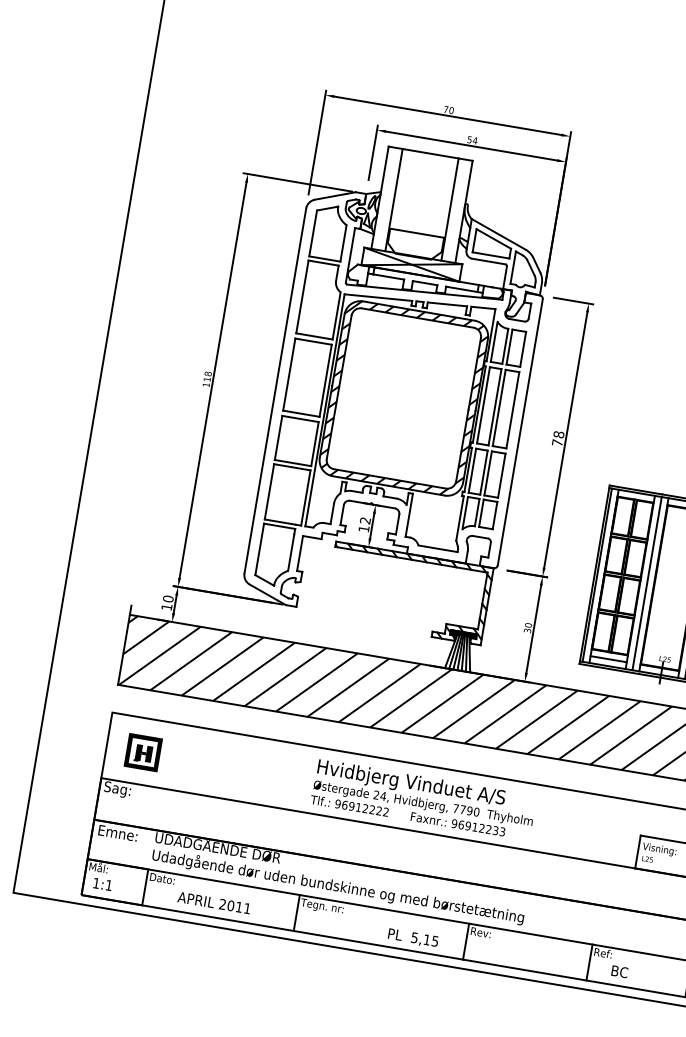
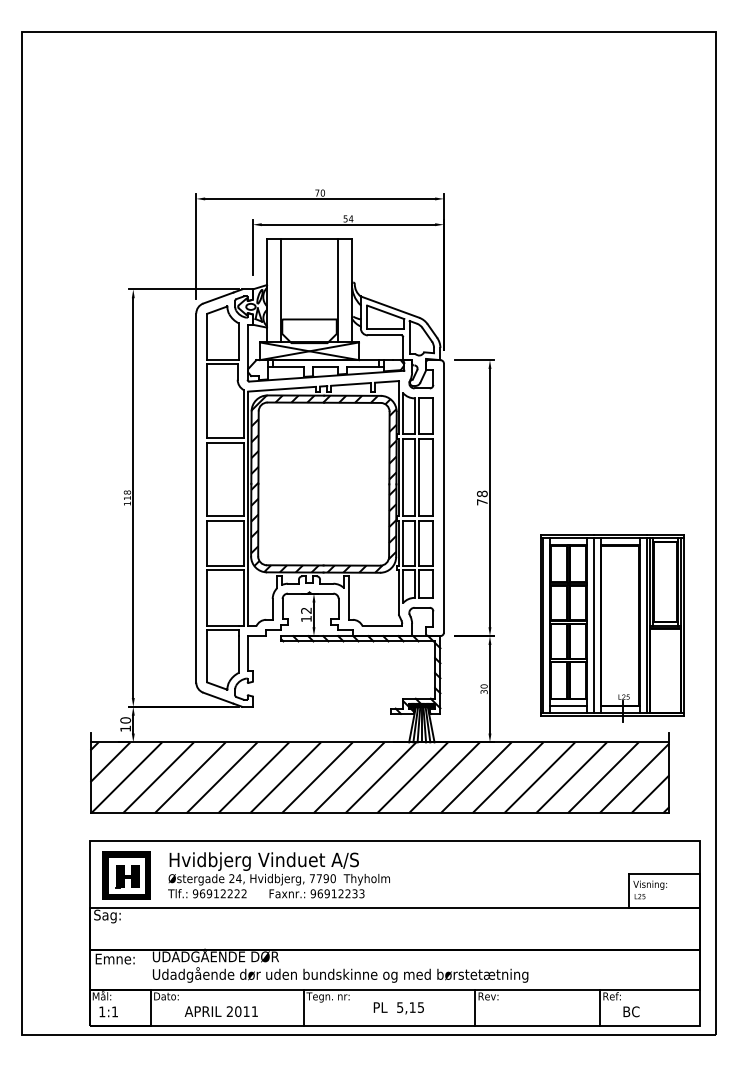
part: (143, 752) -> (126, 875), size x1.43
text: (423, 799) -> (278, 875), moved
text: (412, 938) -> (398, 1008), moved

